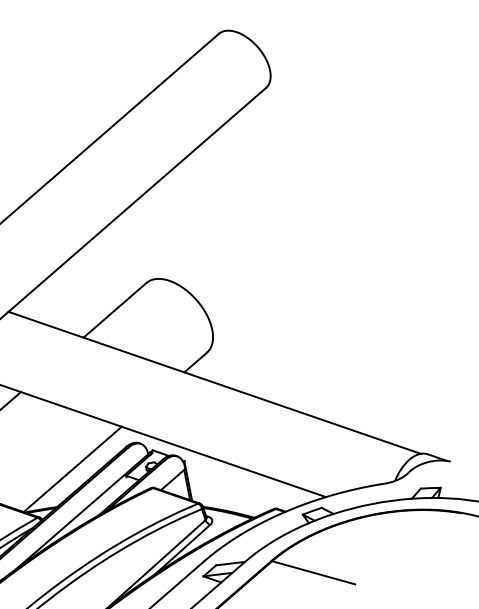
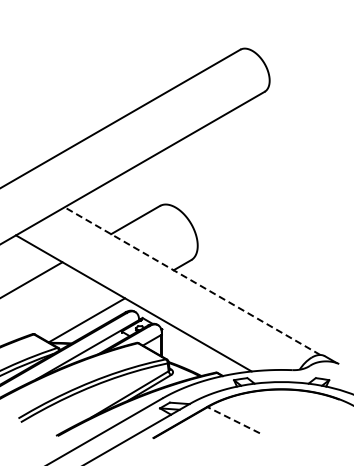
line: (214, 383) -> (192, 281), solid -> dashed
line: (313, 573) -> (233, 420), solid -> dashed

